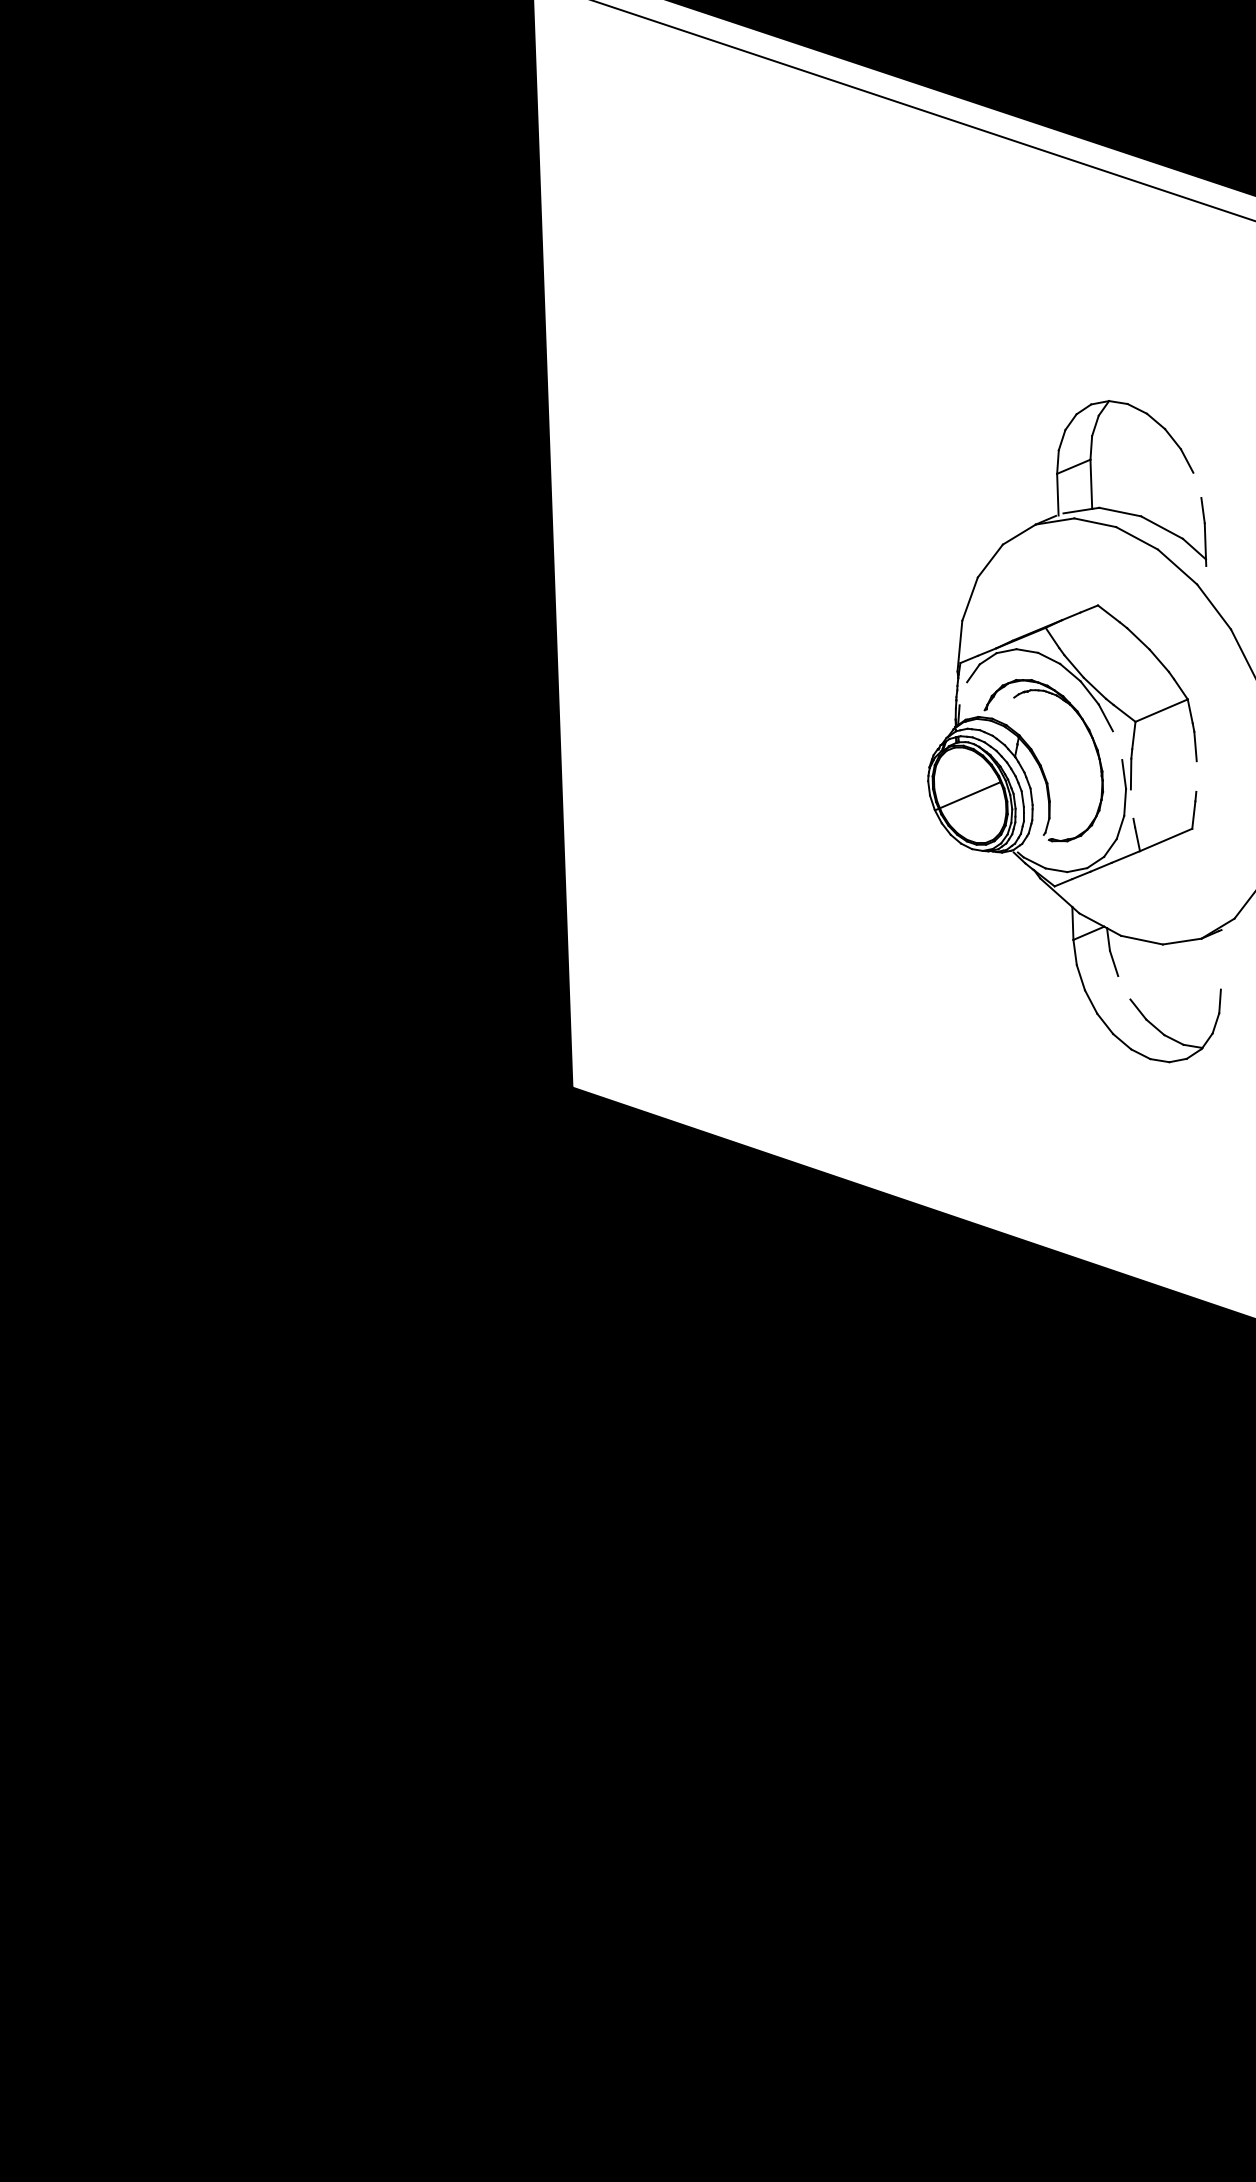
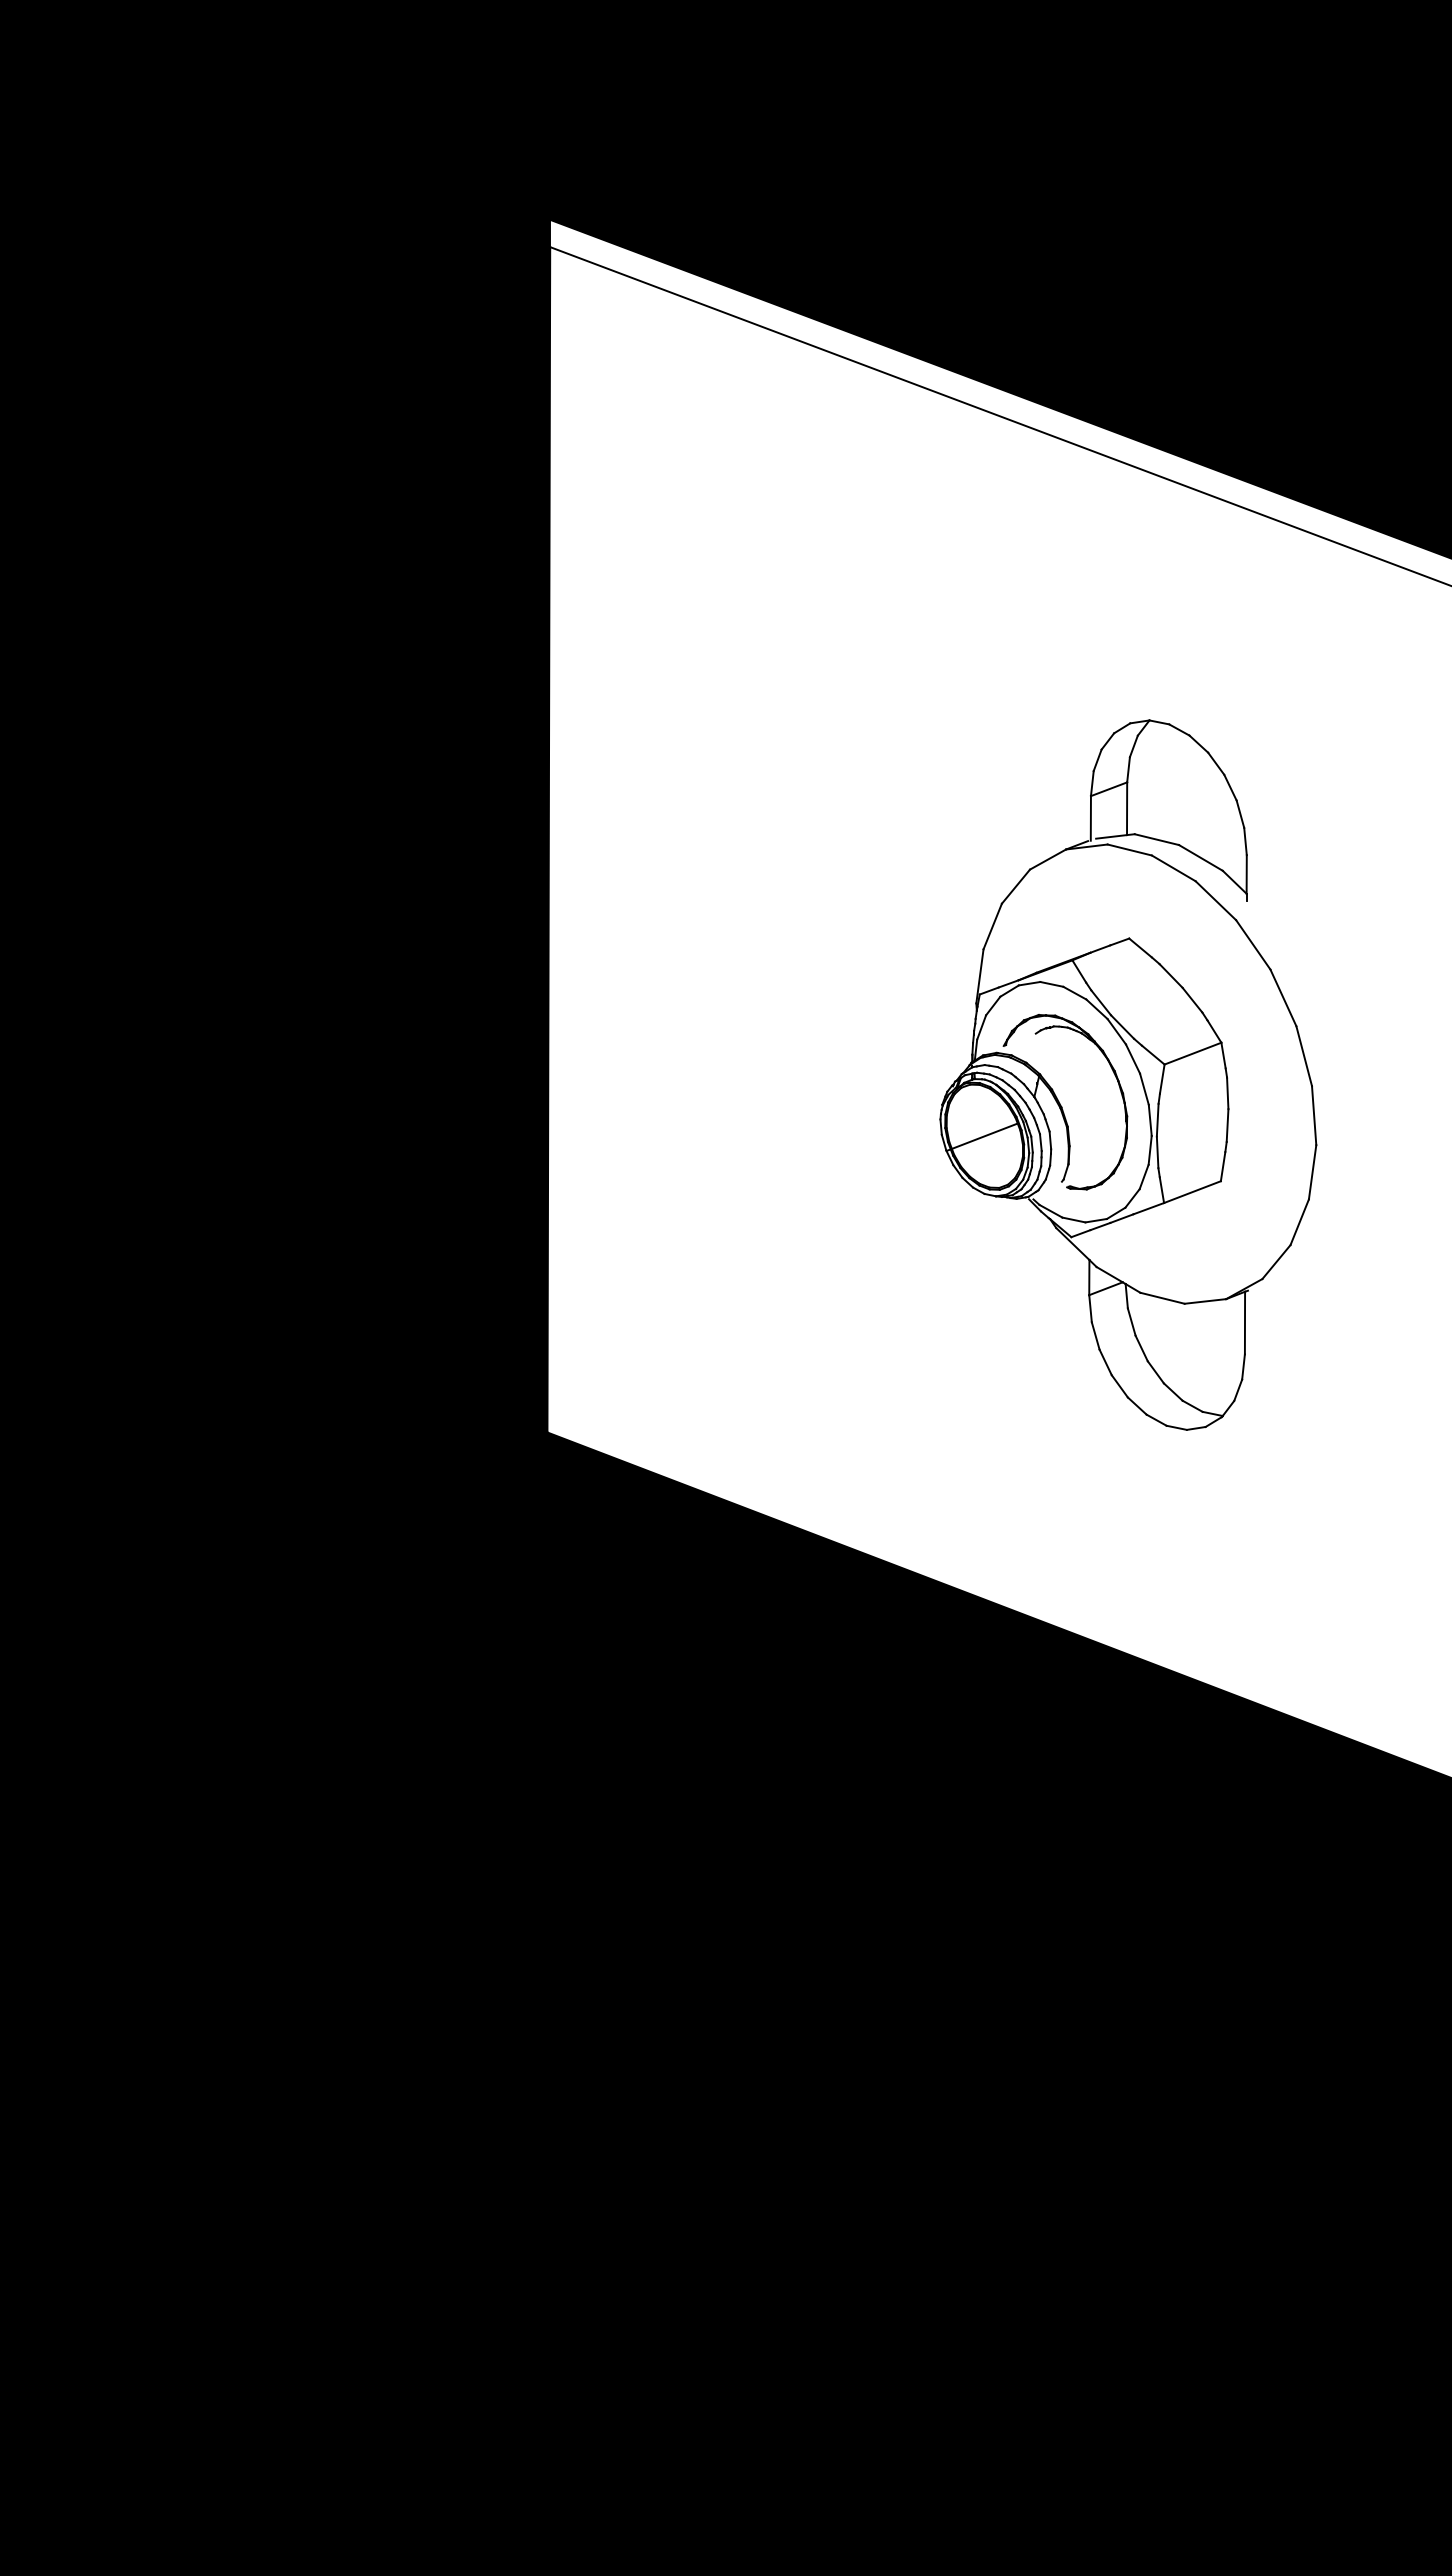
line: (1197, 484) -> (1240, 813), added
line: (963, 693) -> (981, 1027), added
line: (1117, 744) -> (1144, 1088), added
line: (1196, 776) -> (1227, 1125), added
line: (1132, 804) -> (1157, 1152), added
line: (1219, 959) -> (1244, 1322), added
line: (1124, 987) -> (1141, 1348), added

